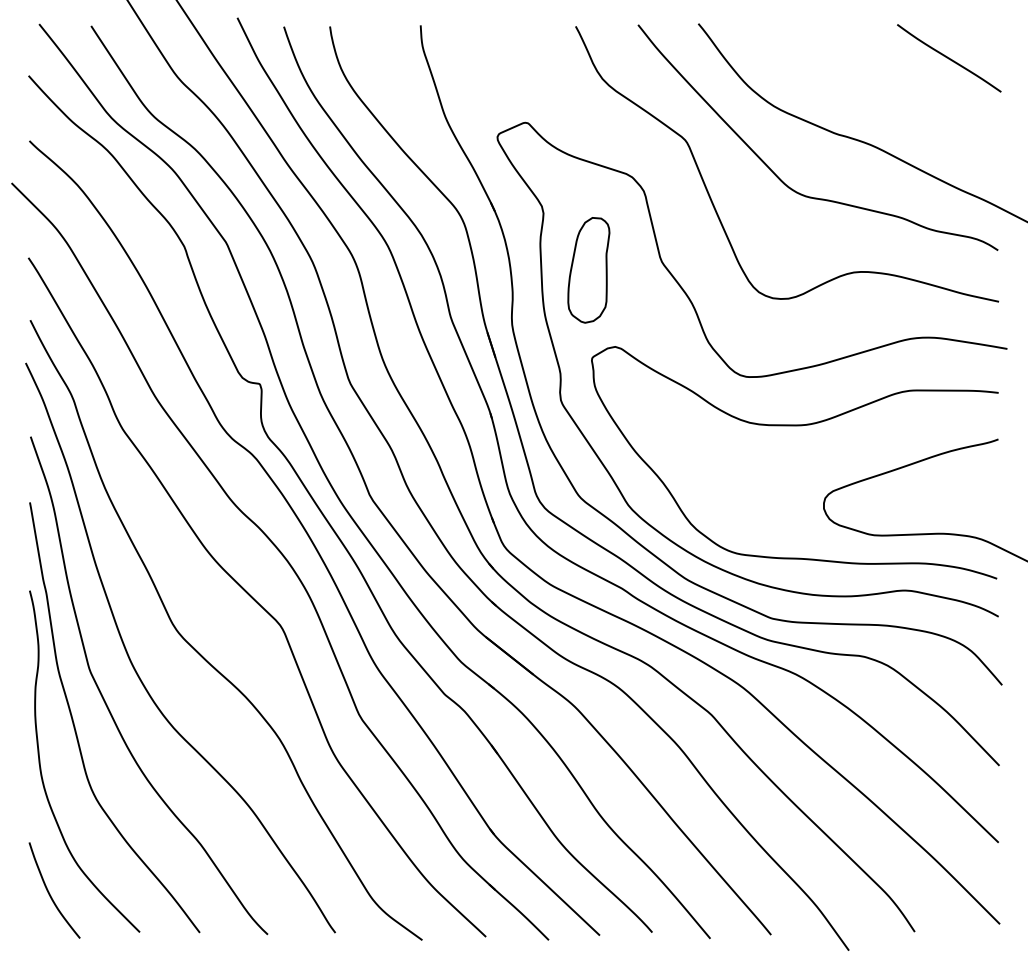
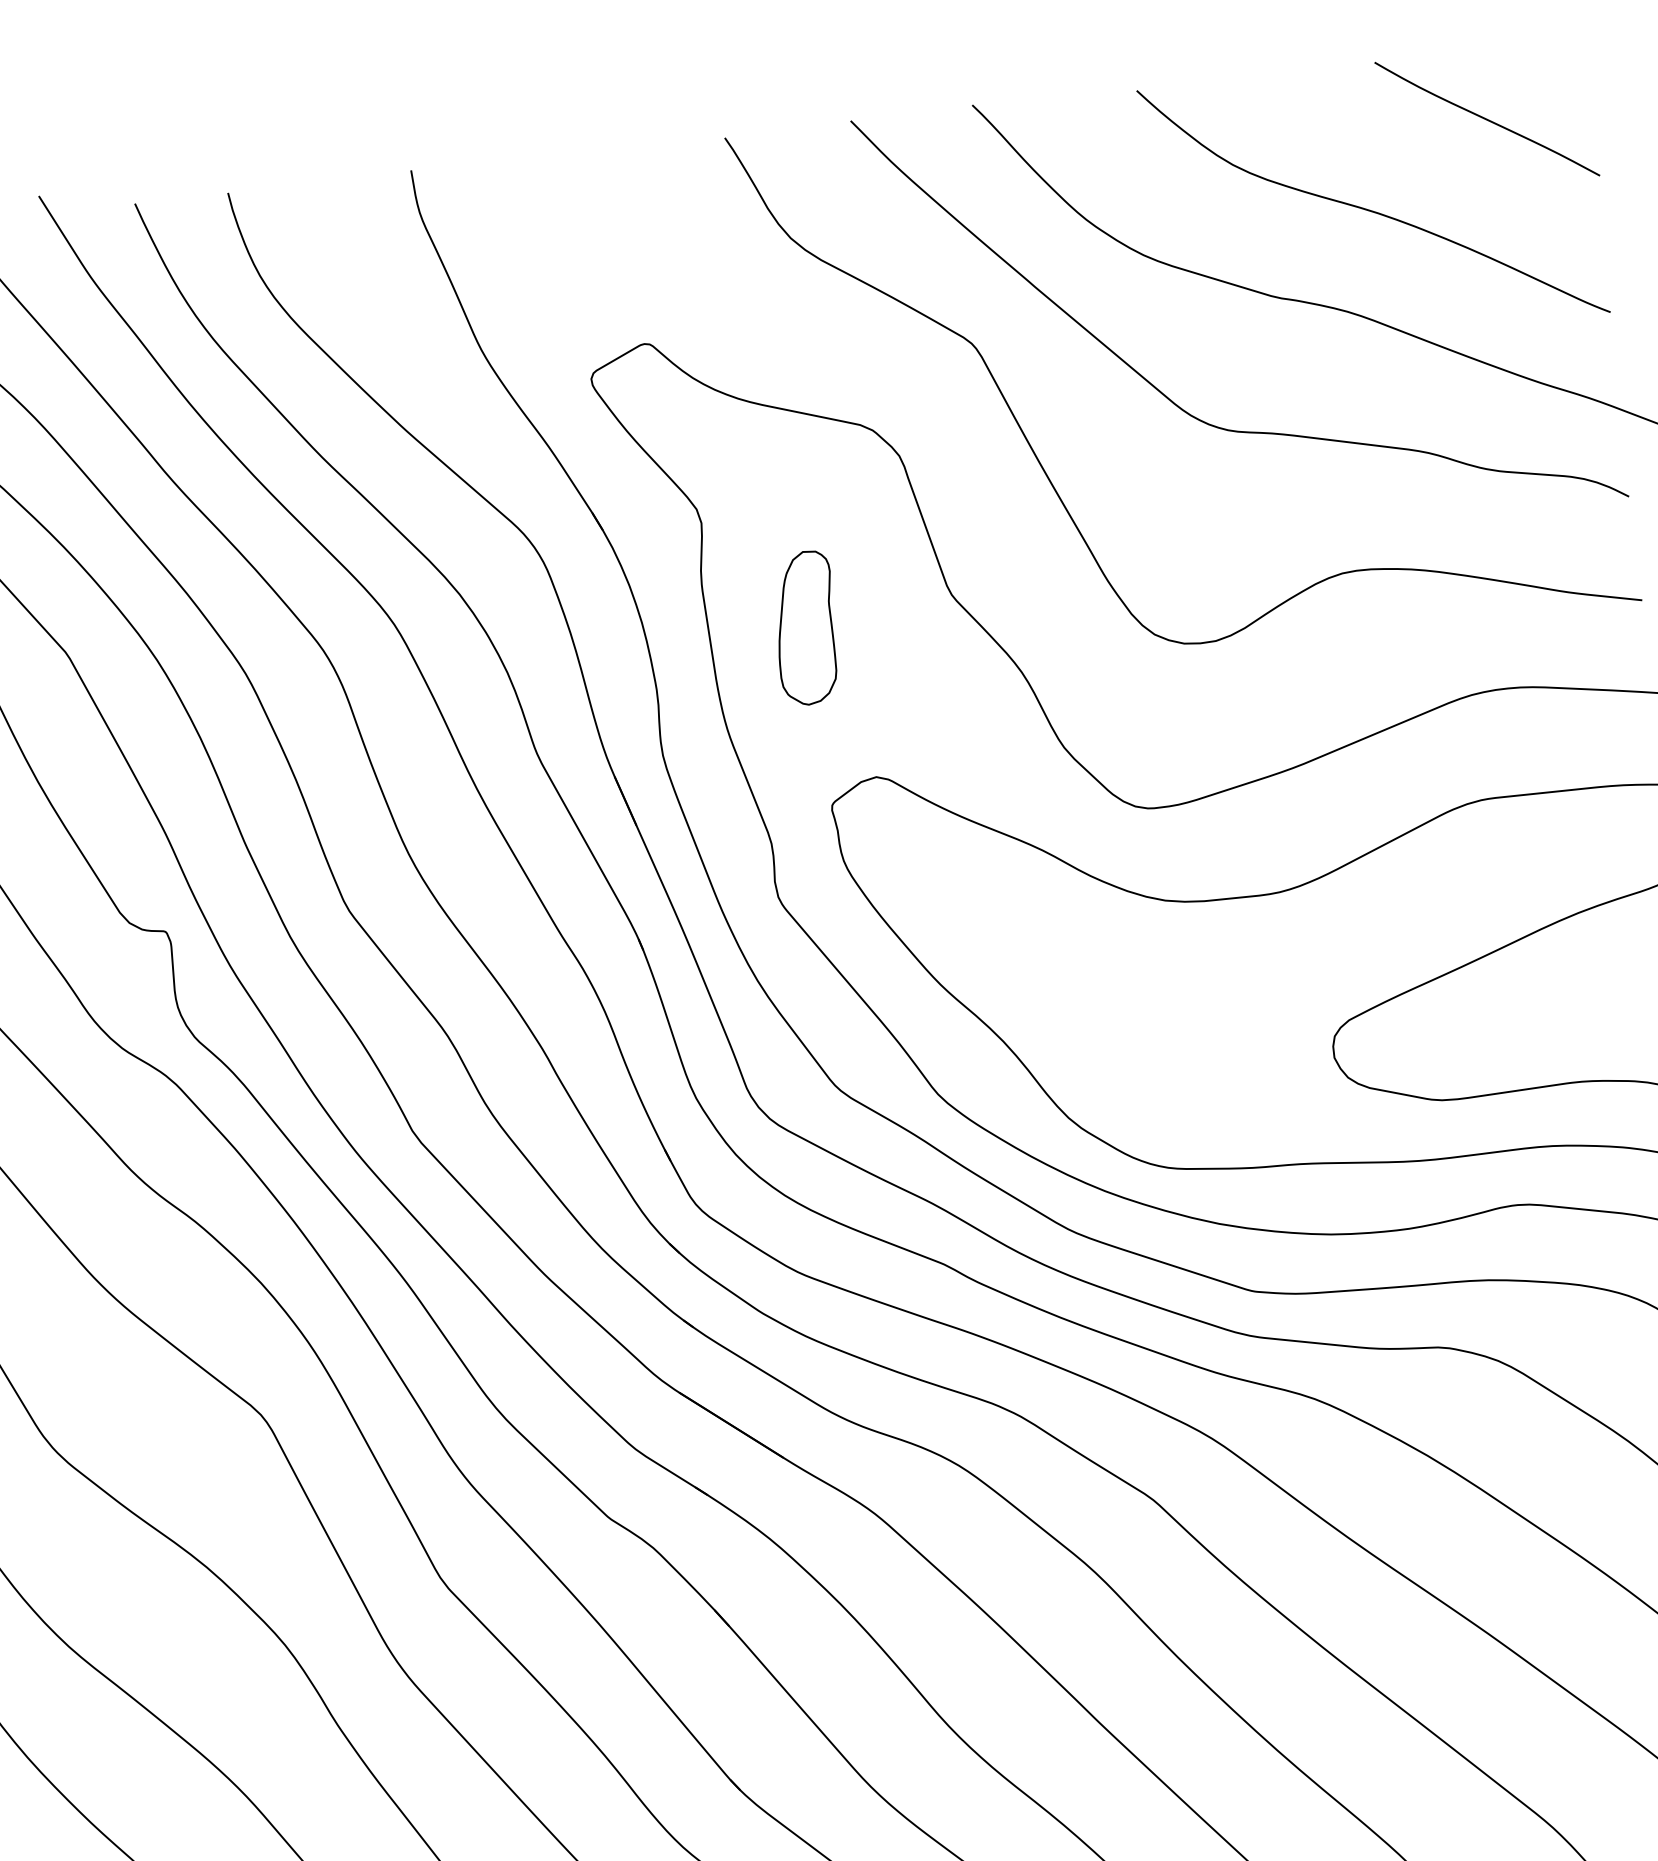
curve: (889, 96) -> (1374, 209), added
part: (588, 270) -> (805, 628), size x0.71

